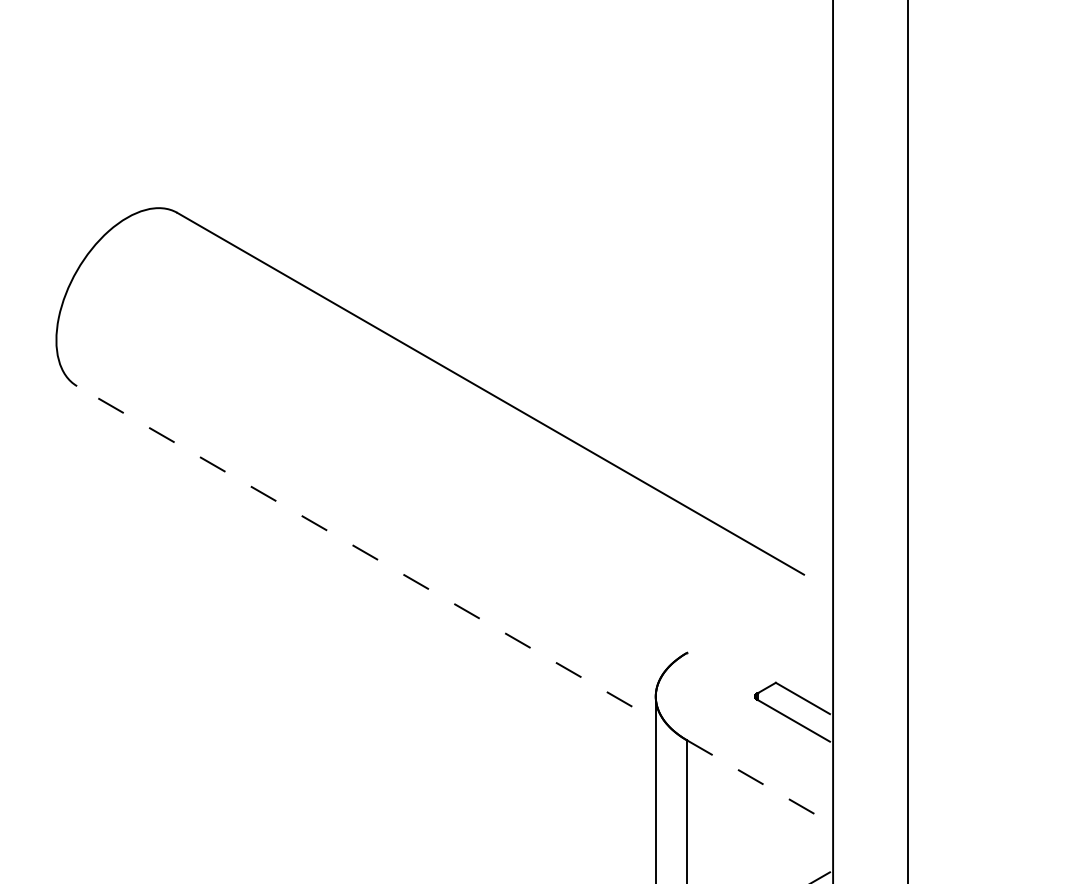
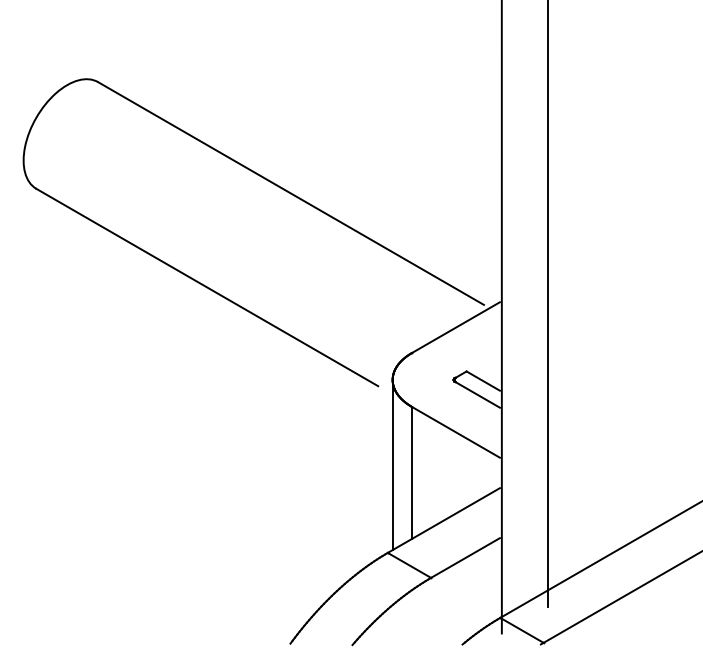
line: (353, 546) -> (206, 287), dashed -> solid
line: (757, 611) -> (455, 327), added
line: (757, 781) -> (455, 432), dashed -> solid

